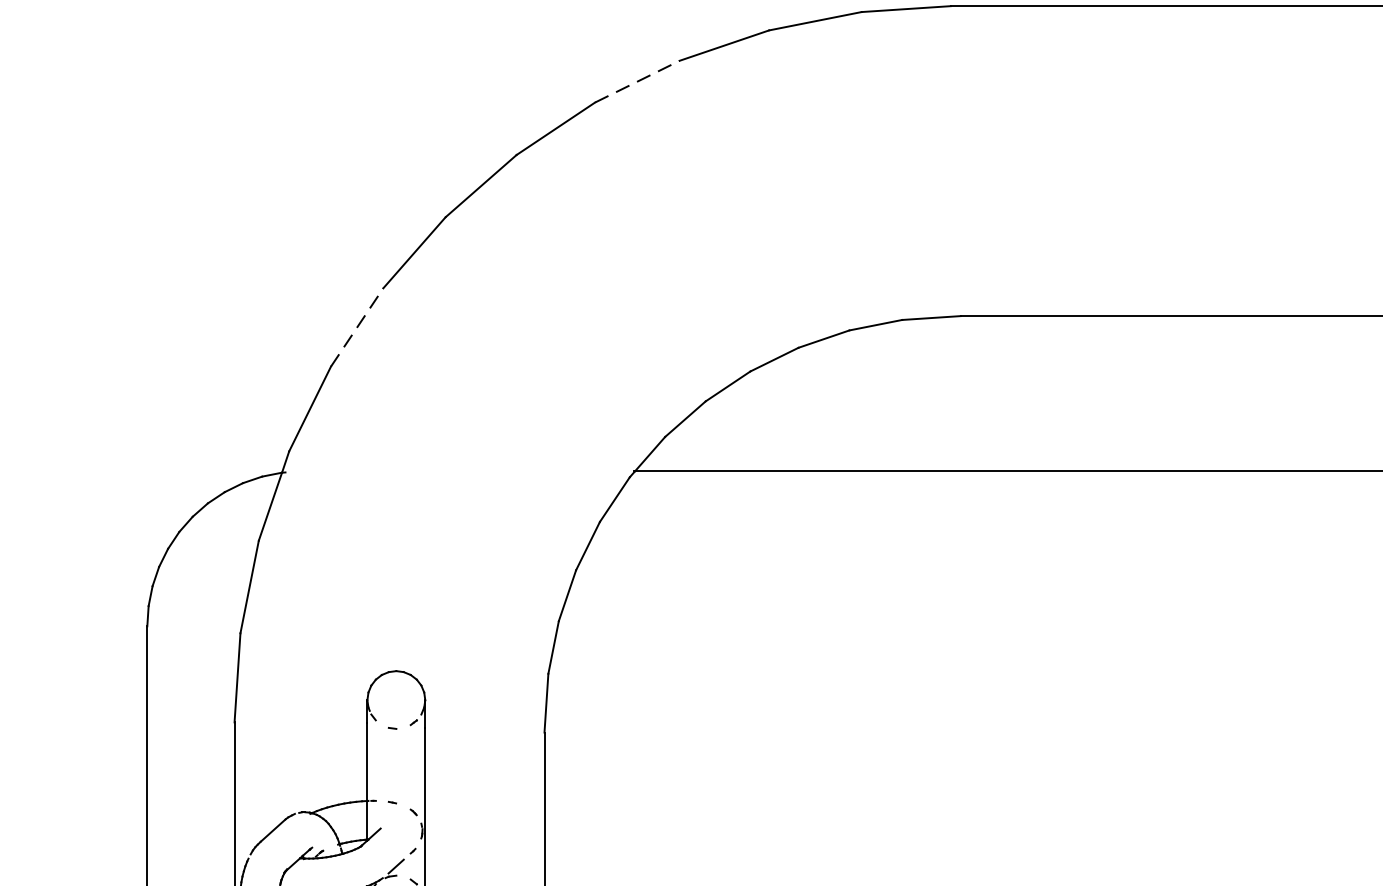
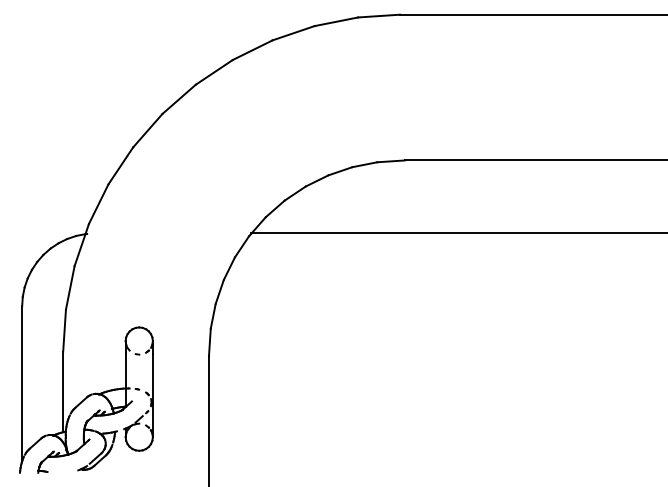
line: (639, 82) -> (253, 50), dashed -> solid
line: (358, 326) -> (121, 165), dashed -> solid

